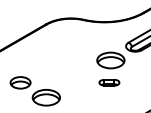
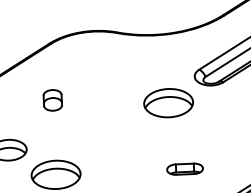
part: (46, 55) -> (53, 99), added
part: (109, 82) -> (185, 168), moved

